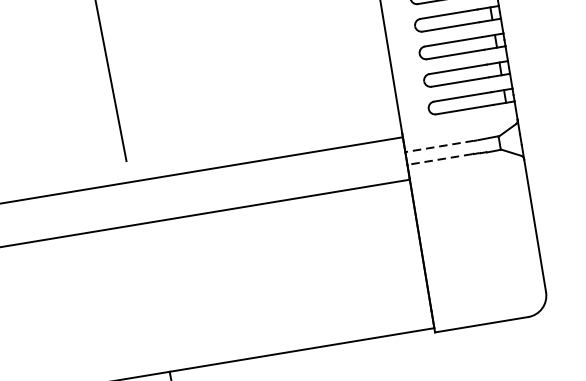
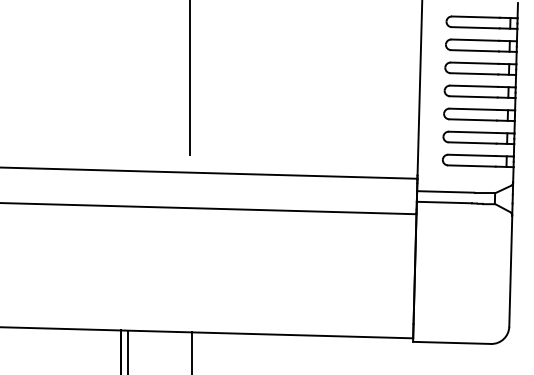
line: (439, 146) -> (445, 191), dashed -> solid
line: (439, 159) -> (443, 202), dashed -> solid

